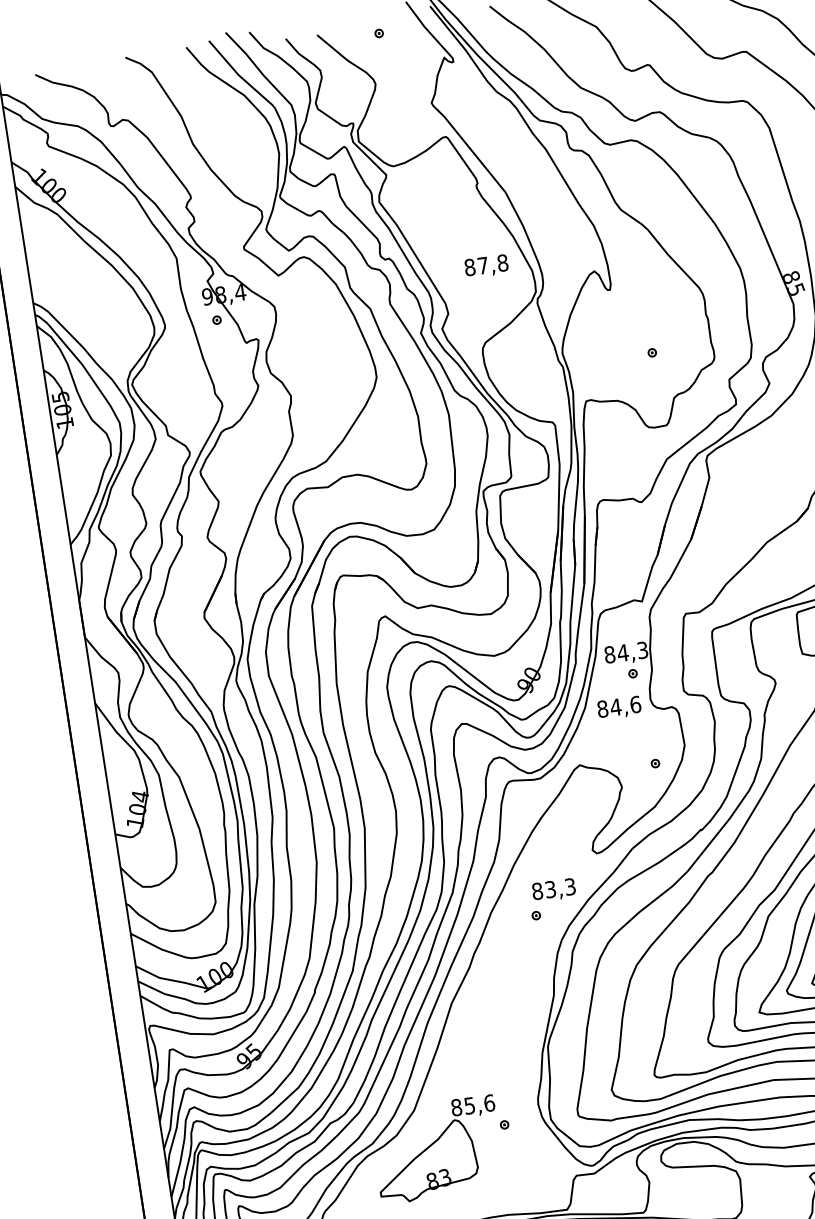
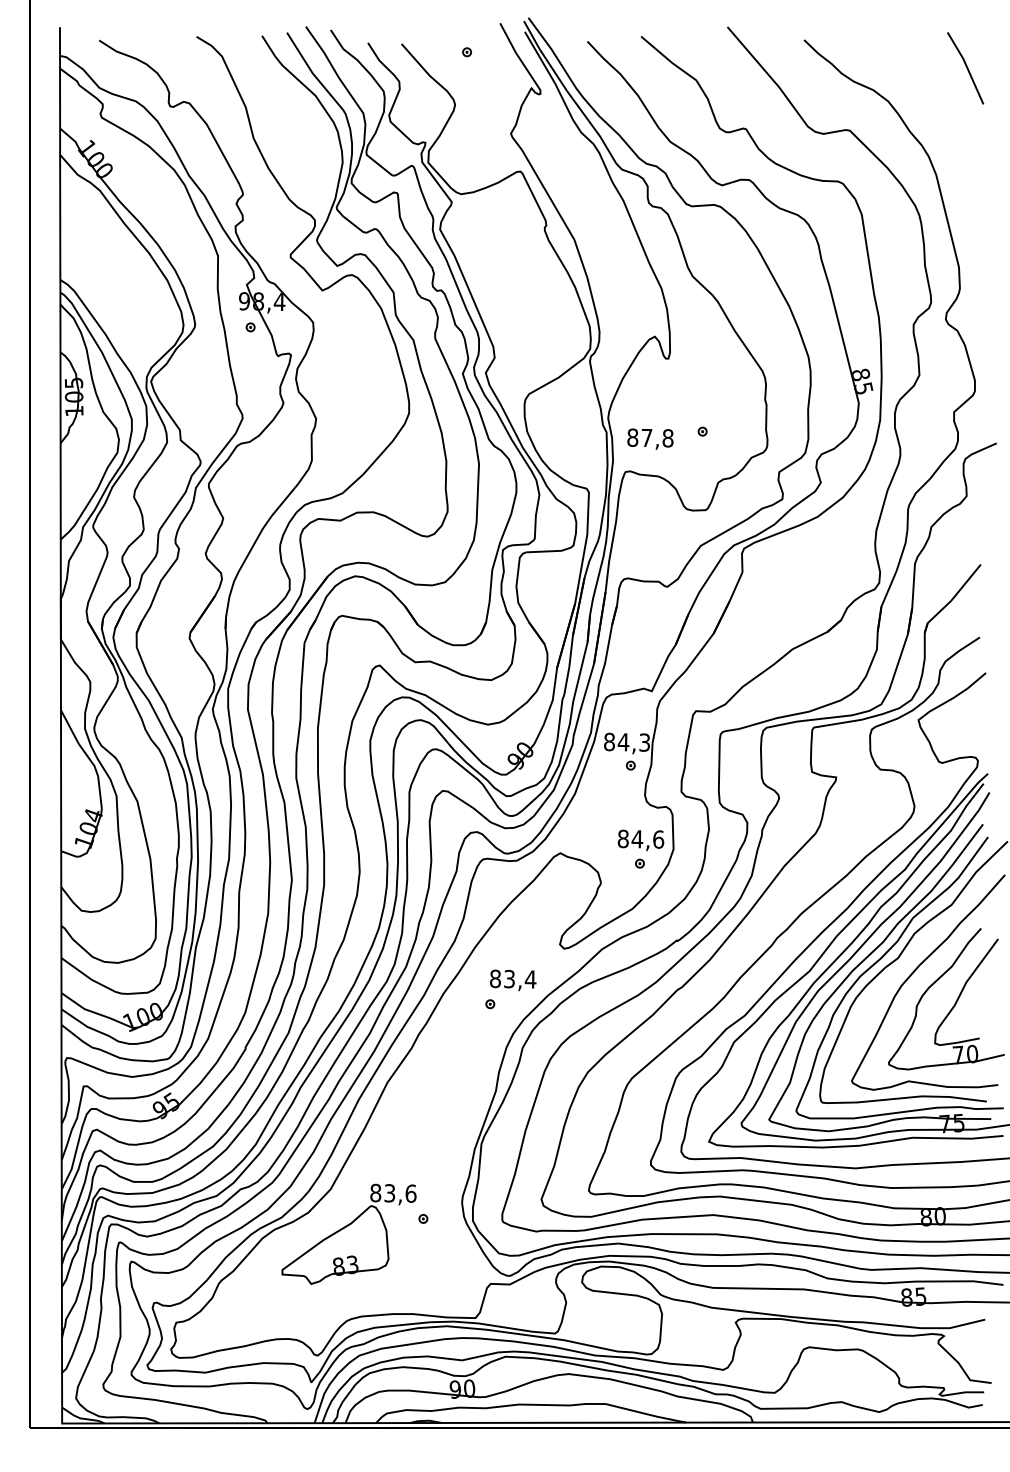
text: (486, 265) -> (650, 438), moved
text: (618, 708) -> (640, 840), moved
text: (570, 886) -> (530, 979), 83,3 -> 83,4
text: (470, 1104) -> (390, 1192), 85,6 -> 83,6

